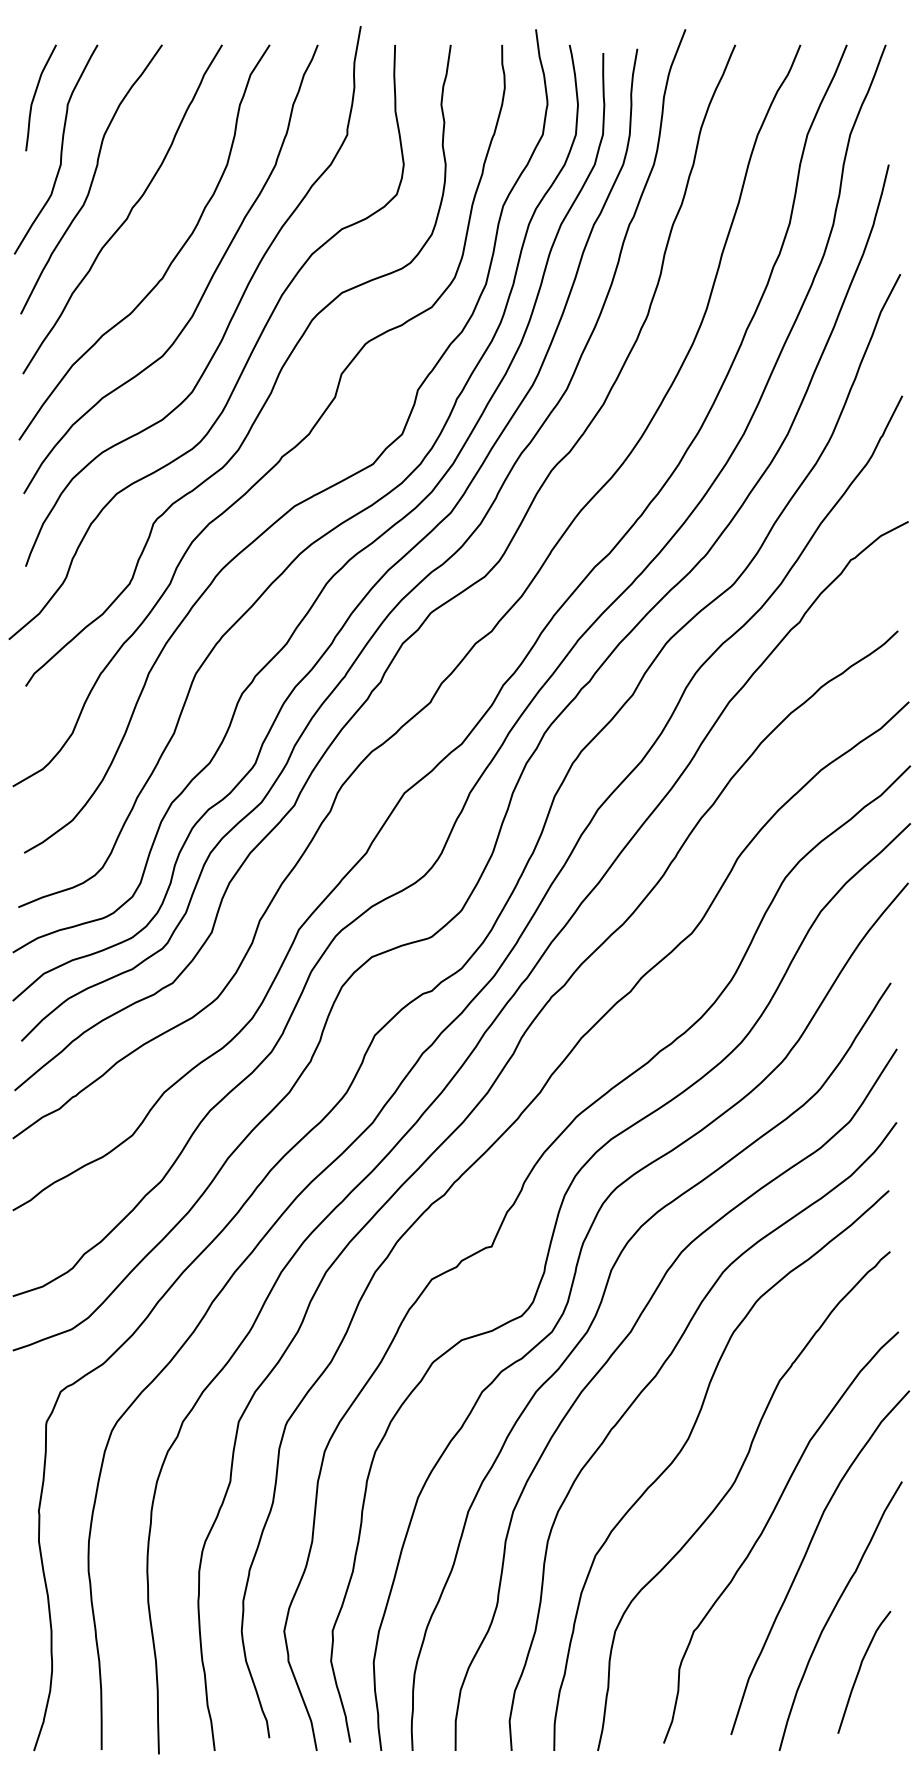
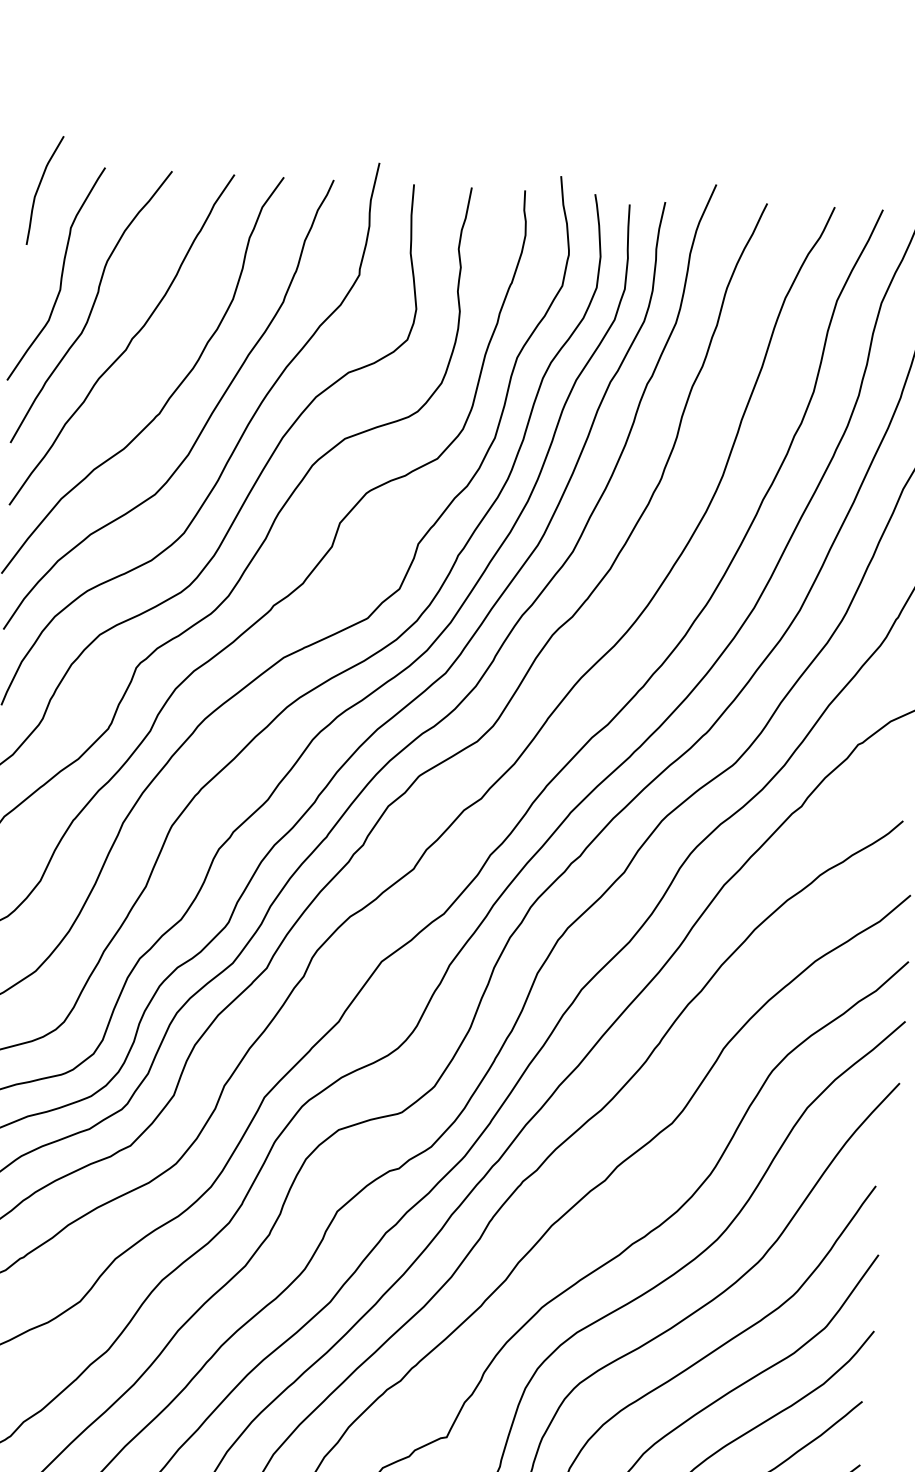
curve: (35, 96) -> (39, 188), moved

